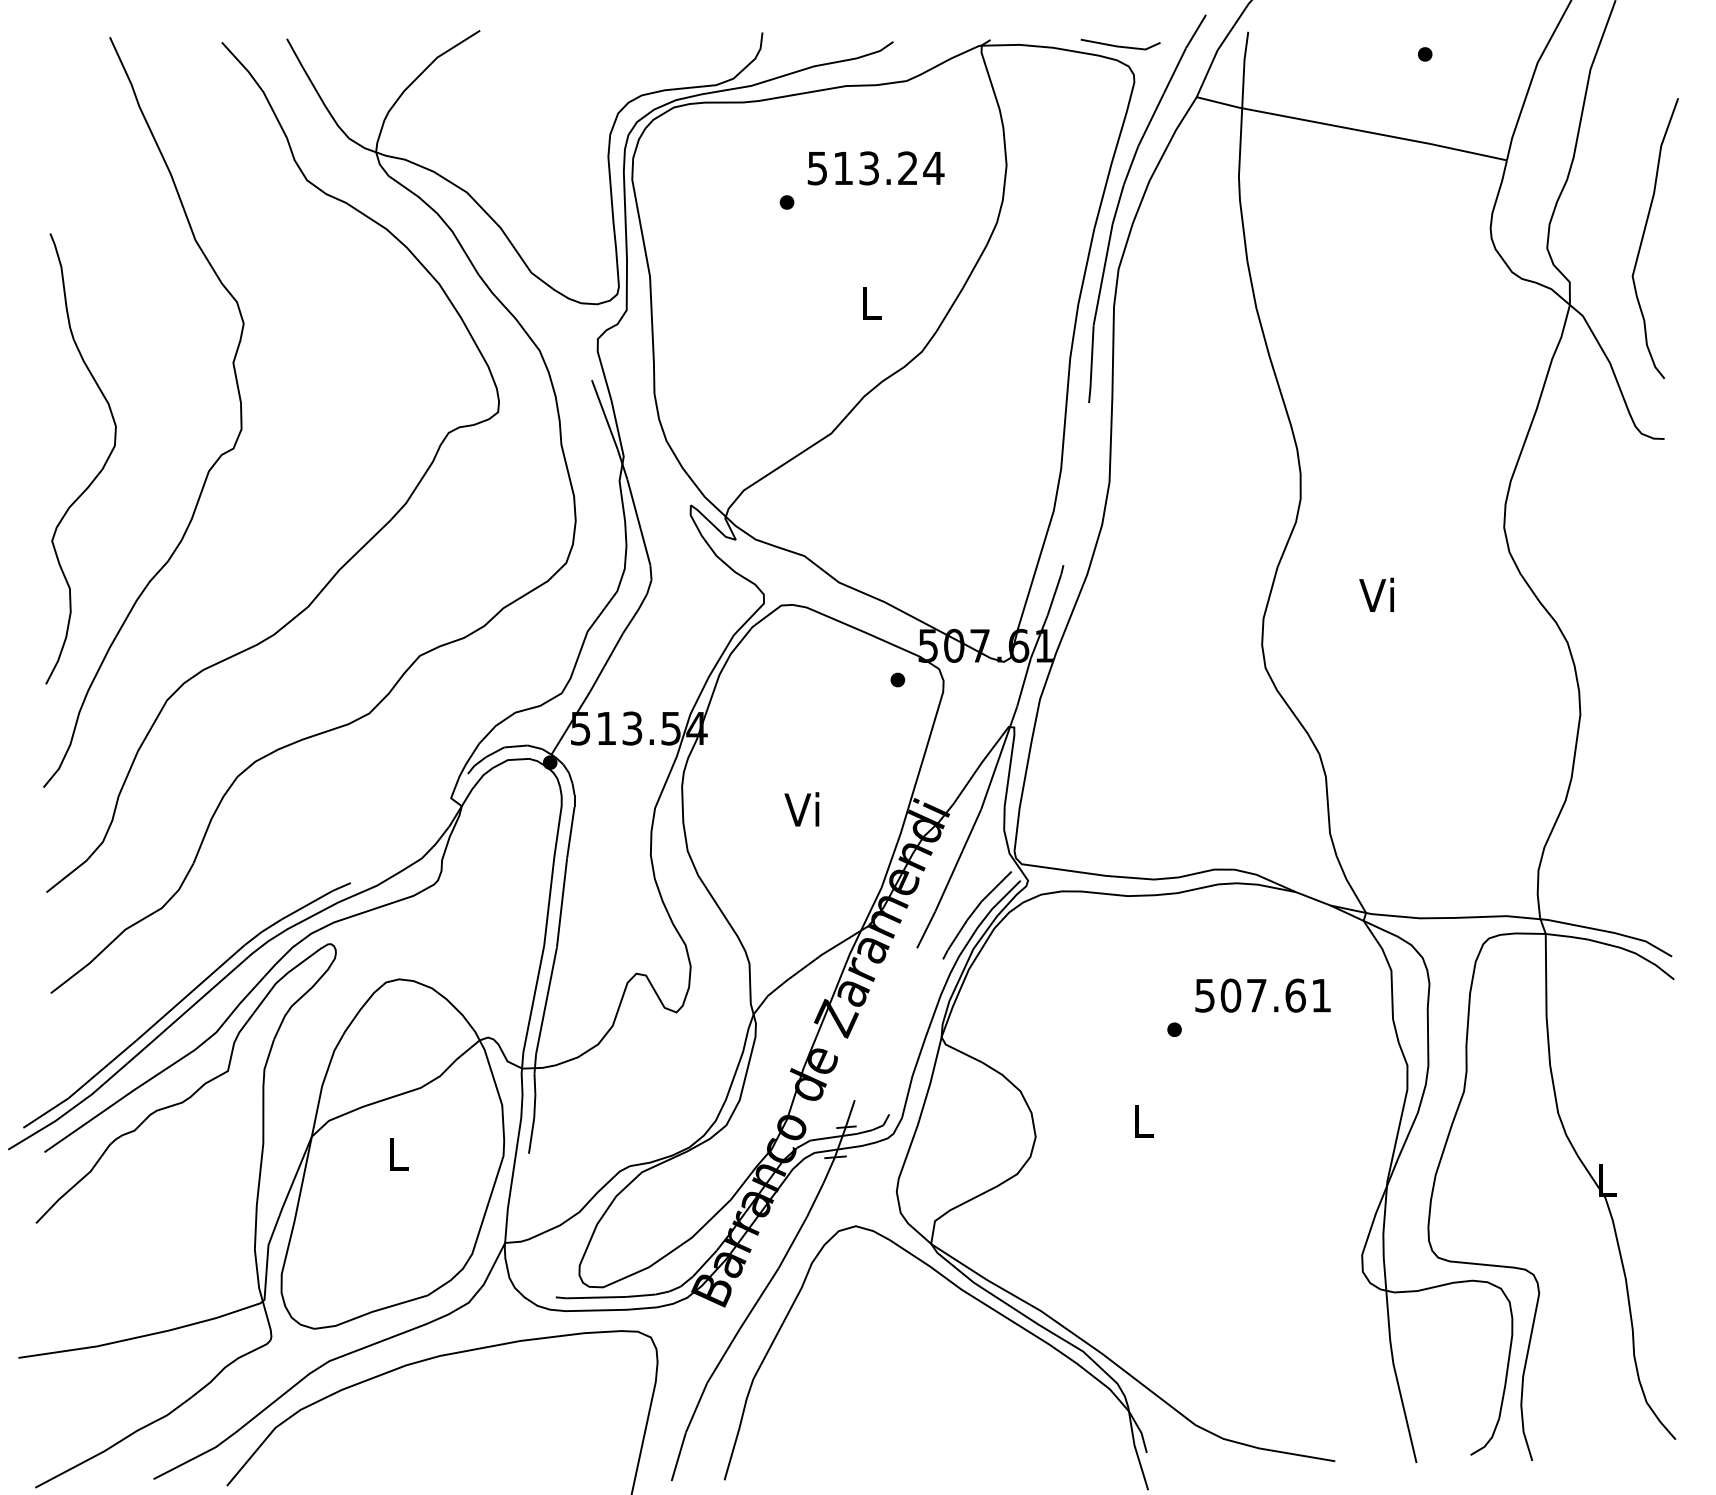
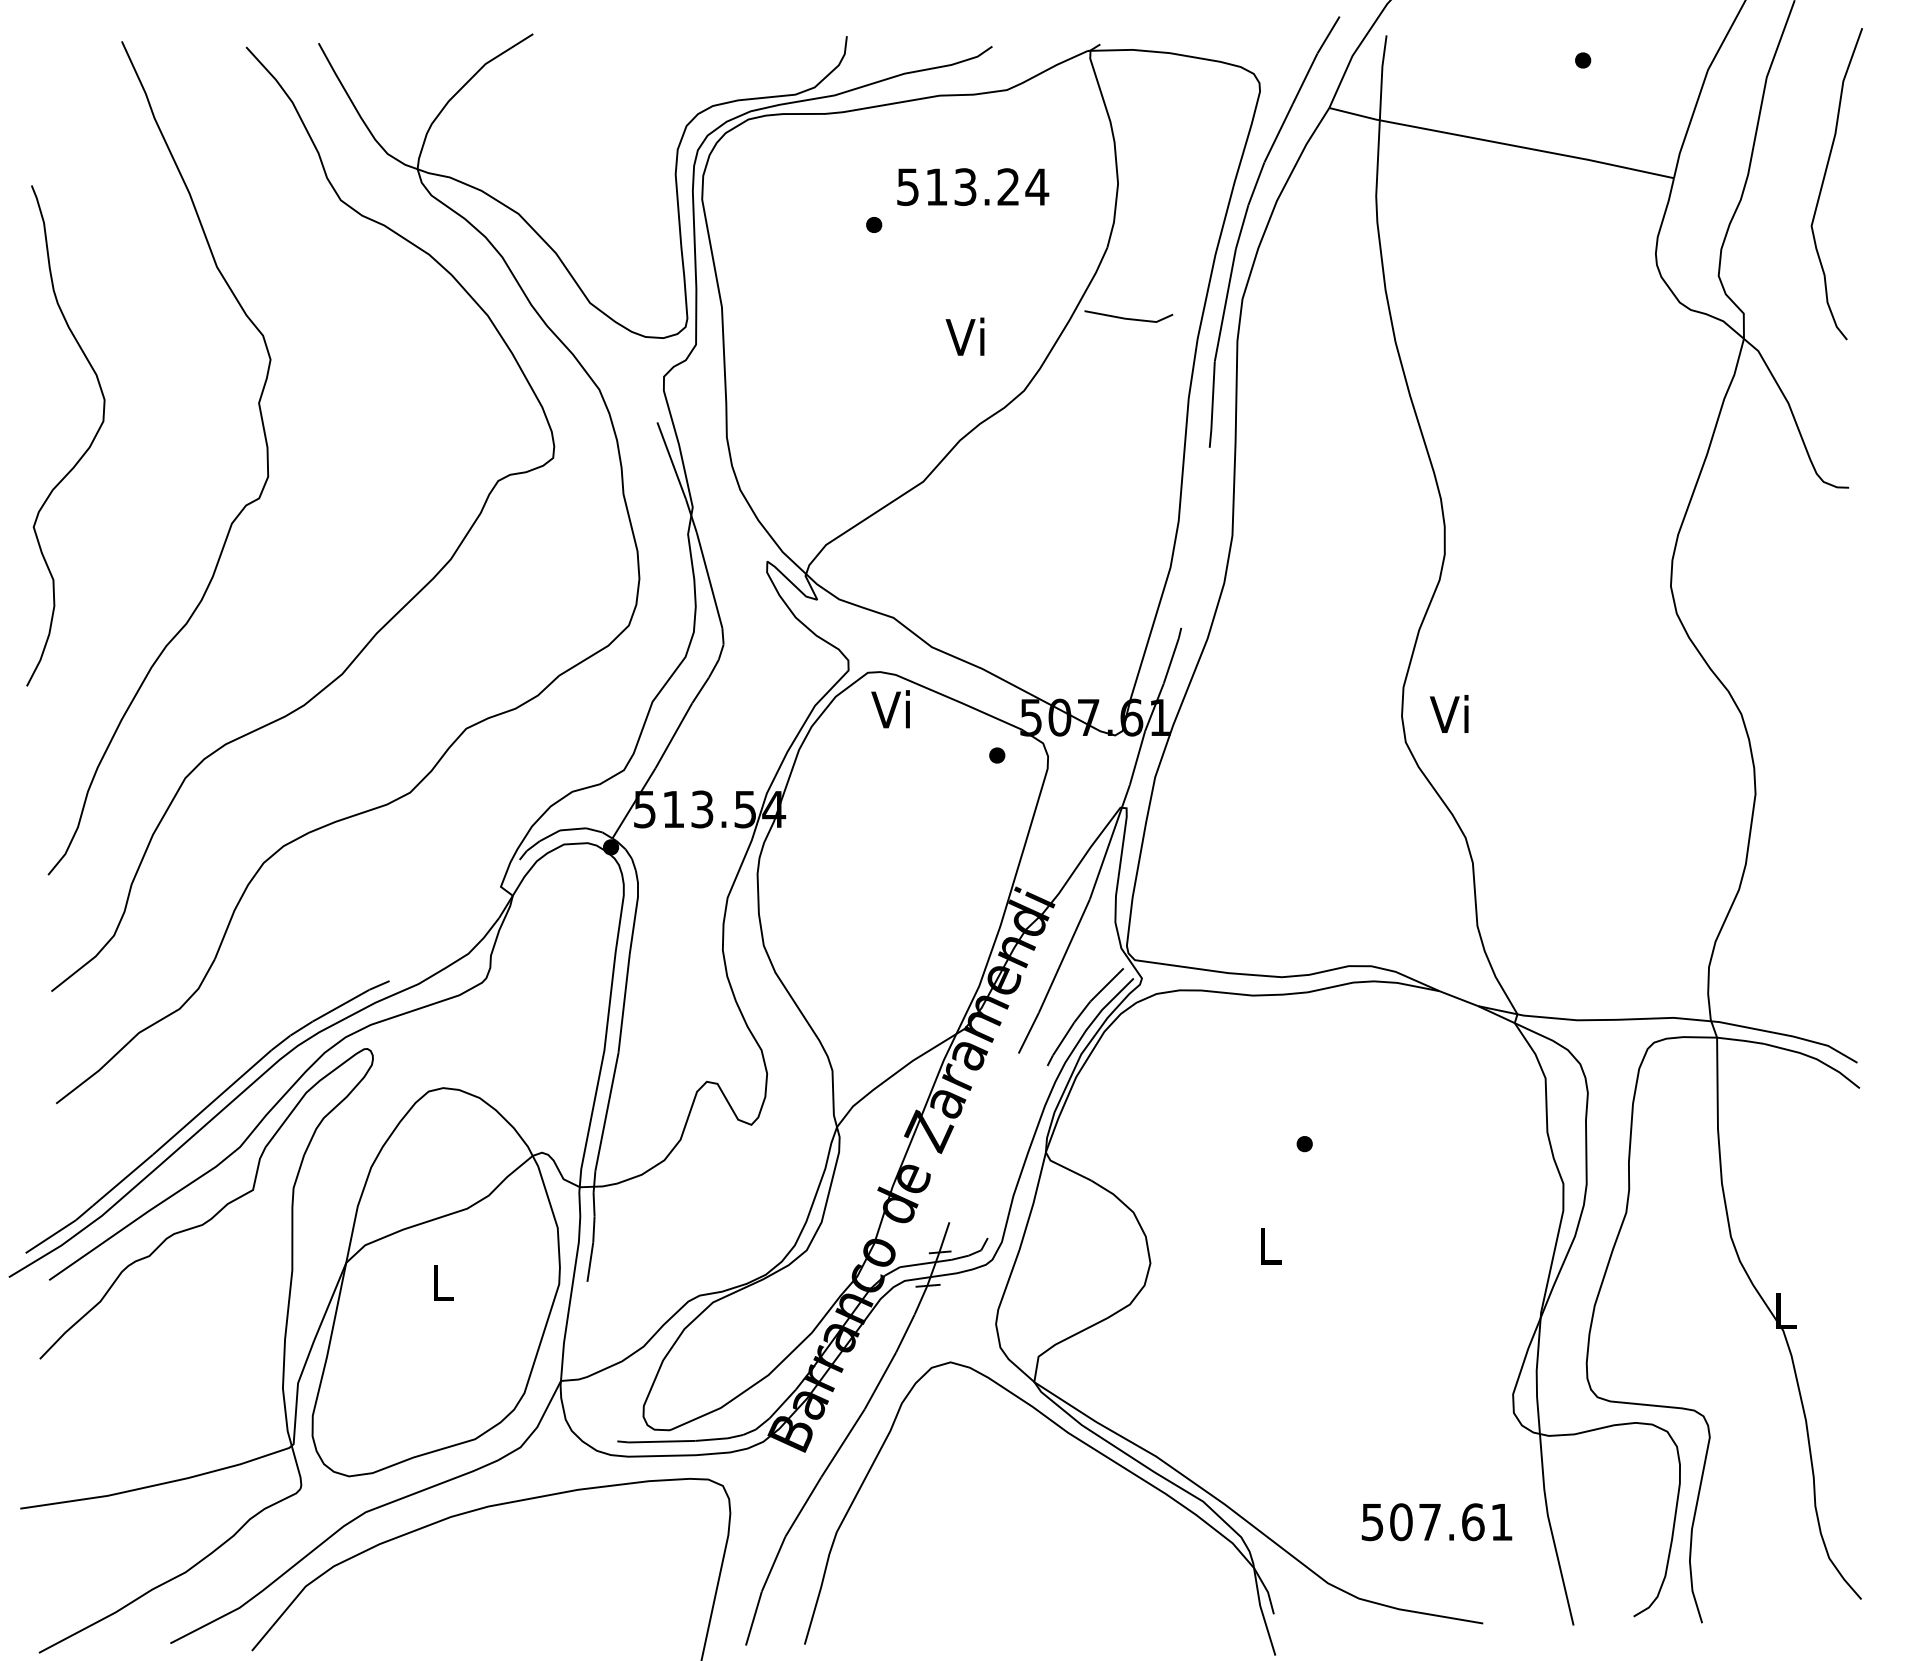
line: (1120, 46) -> (1128, 318), moved
curve: (1644, 236) -> (1824, 181), moved
text: (868, 302) -> (964, 336), L -> Vi
curve: (99, 471) -> (86, 449), moved
text: (1376, 594) -> (1449, 713), moved
text: (801, 809) -> (890, 709), moved
text: (1262, 995) -> (1436, 1522), moved

